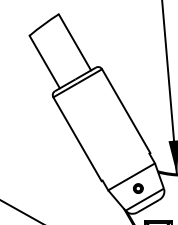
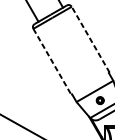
line: (125, 110) -> (90, 39), solid -> dashed
line: (77, 139) -> (52, 62), solid -> dashed

